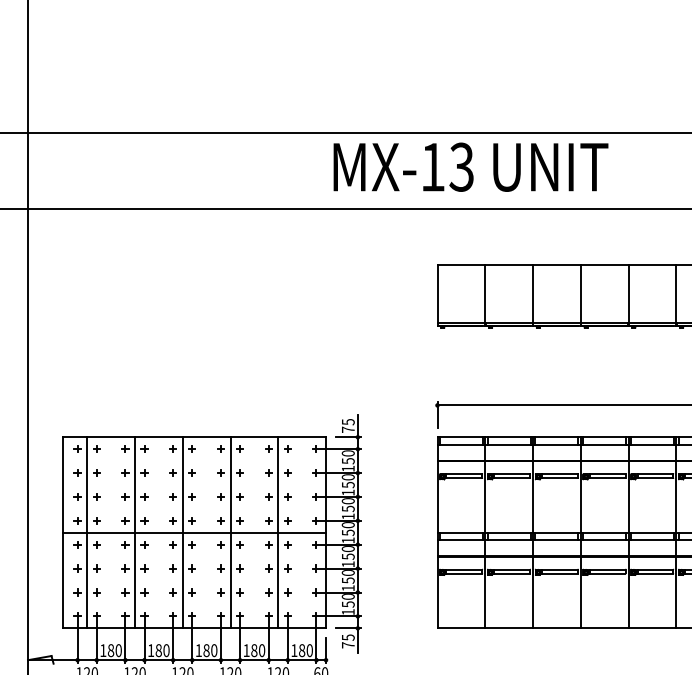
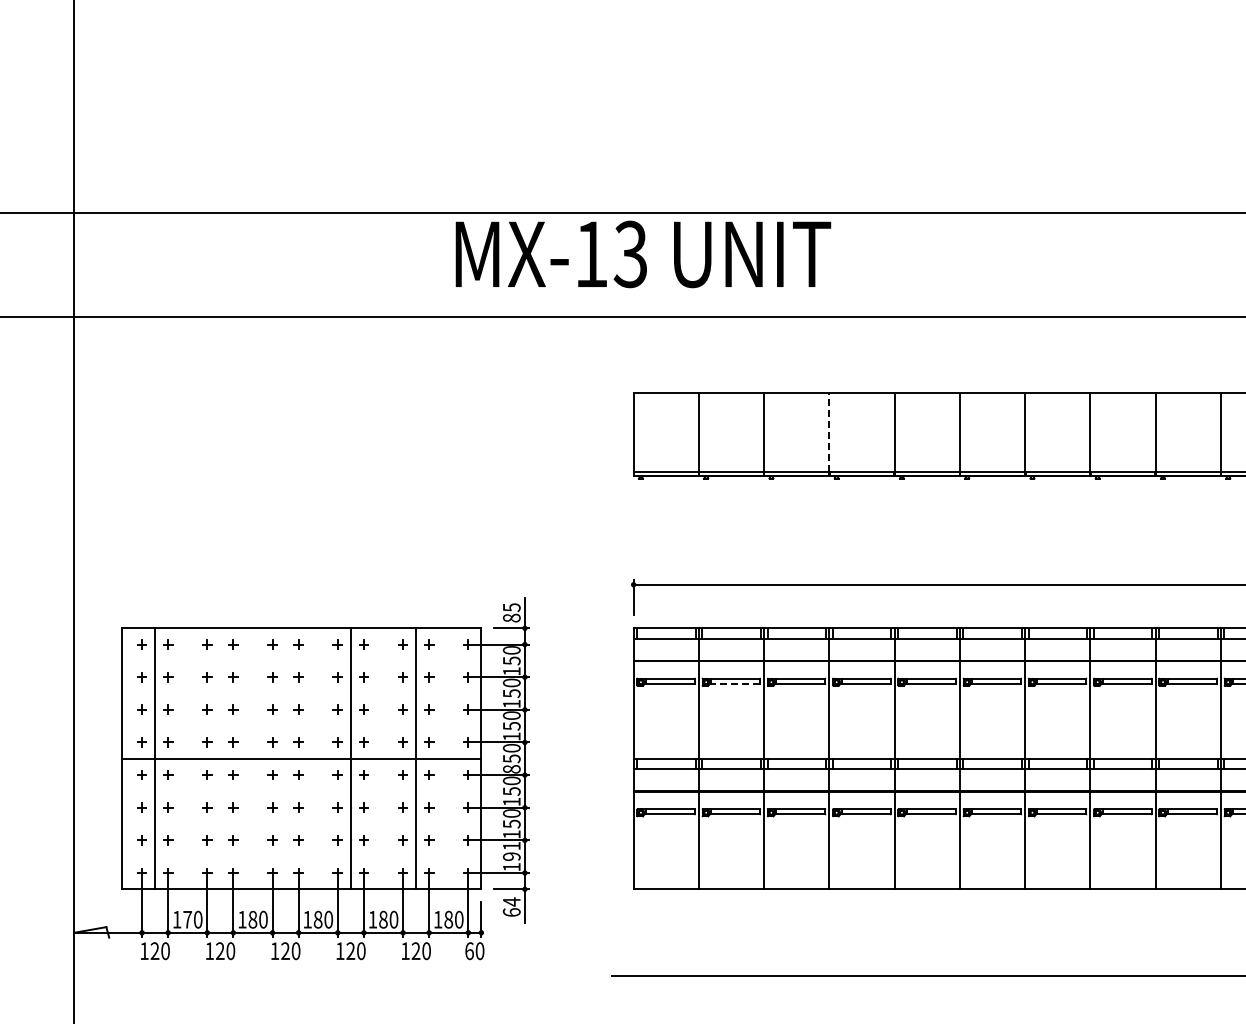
text: (471, 167) -> (643, 254), moved
line: (580, 293) -> (829, 432), solid -> dashed
text: (348, 429) -> (511, 617), 75 -> 85
line: (511, 477) -> (734, 683), solid -> dashed
line: (135, 532) -> (220, 758), removed
line: (182, 532) -> (285, 758), removed
text: (348, 540) -> (511, 769), 150 -> 850
text: (348, 600) -> (511, 851), 150 -> 191
text: (348, 640) -> (511, 906), 75 -> 64
text: (110, 650) -> (187, 919), 180 -> 170

